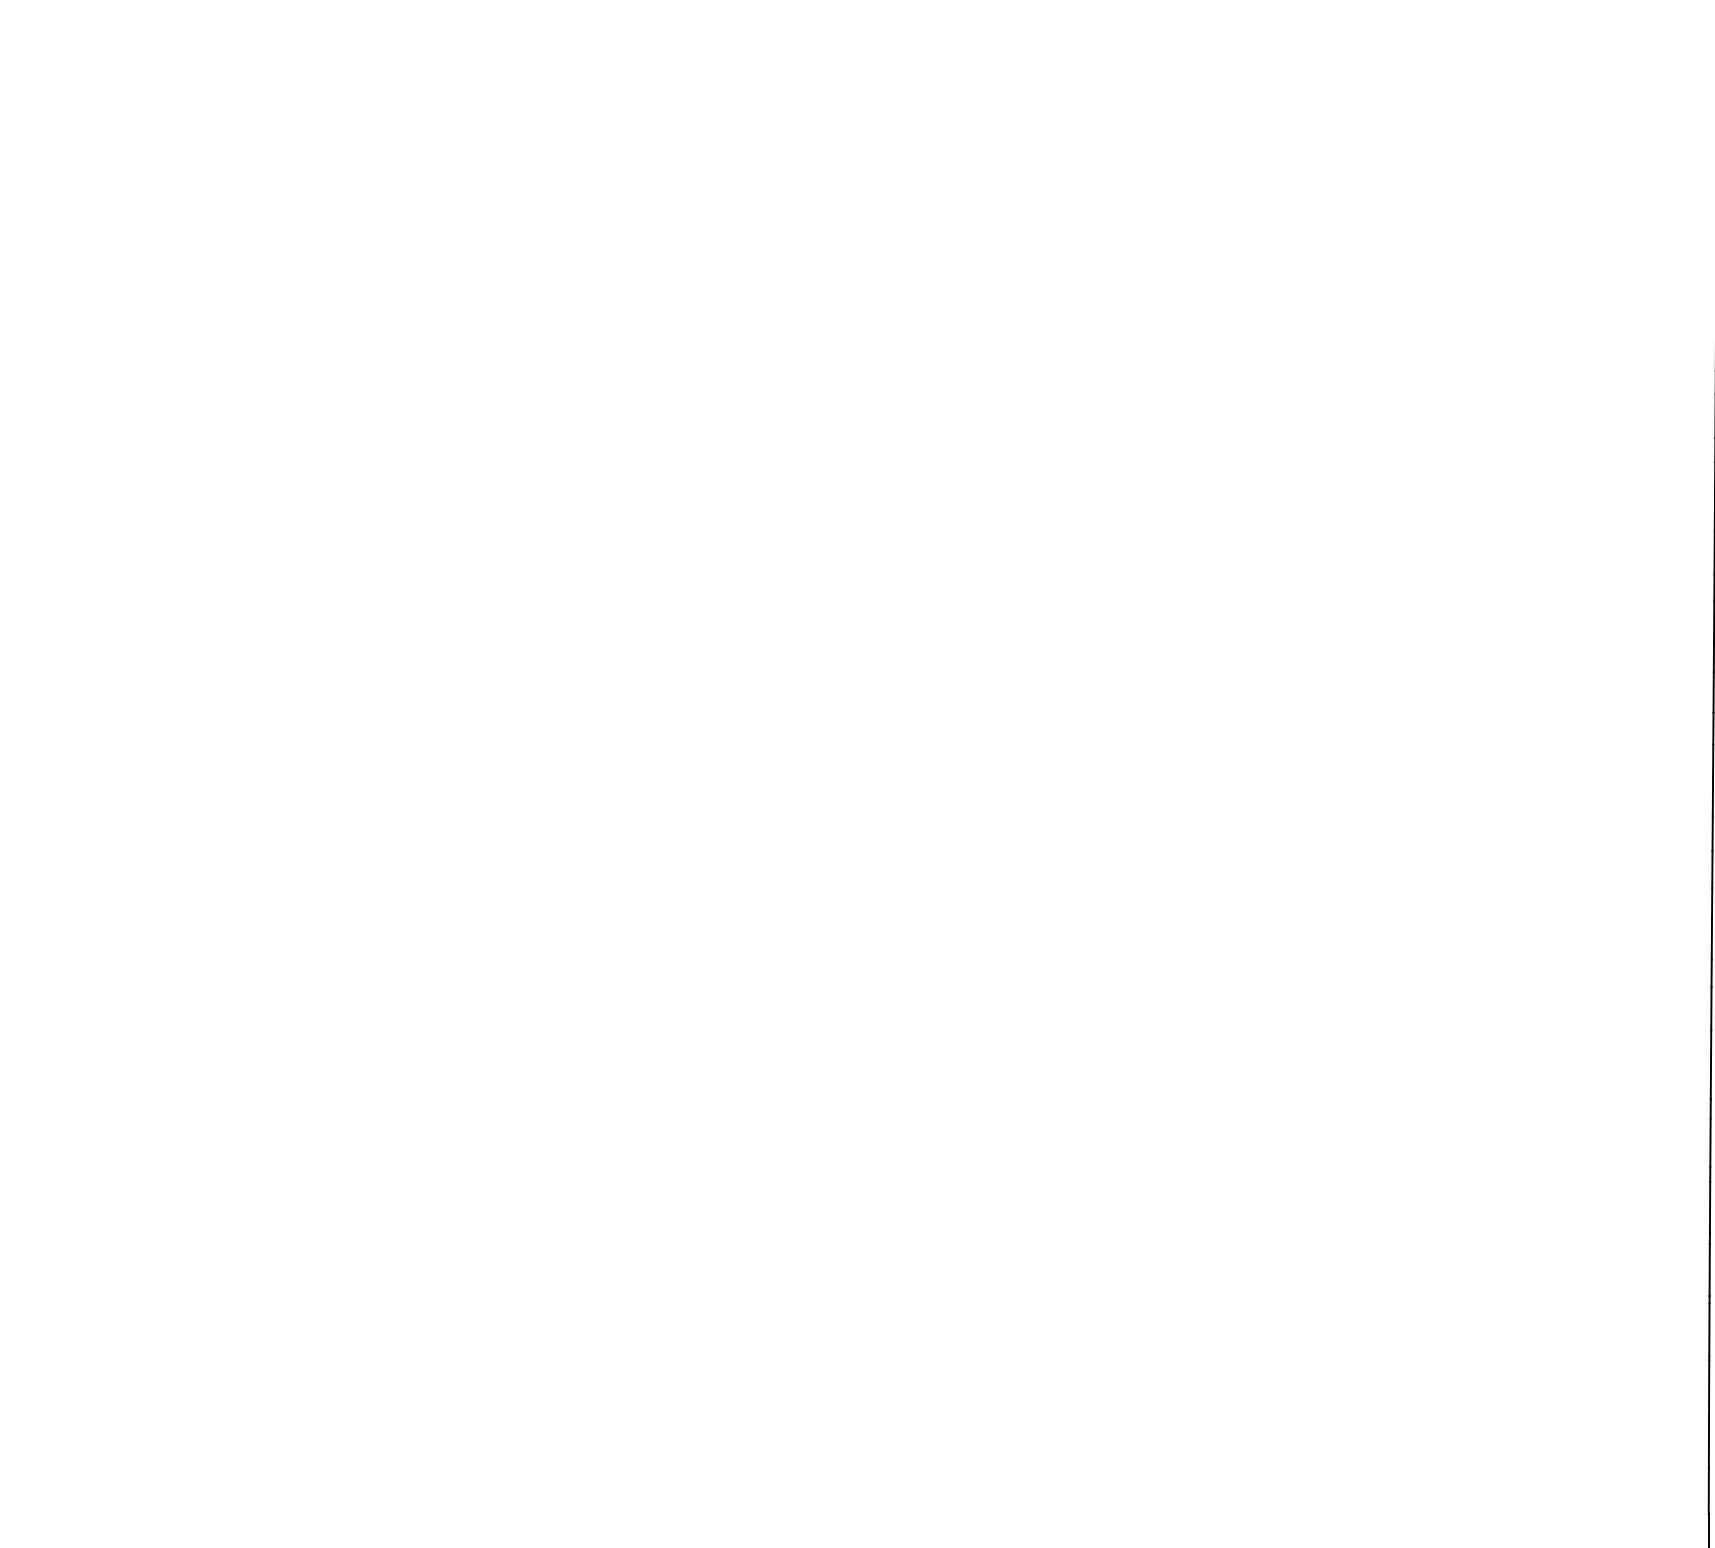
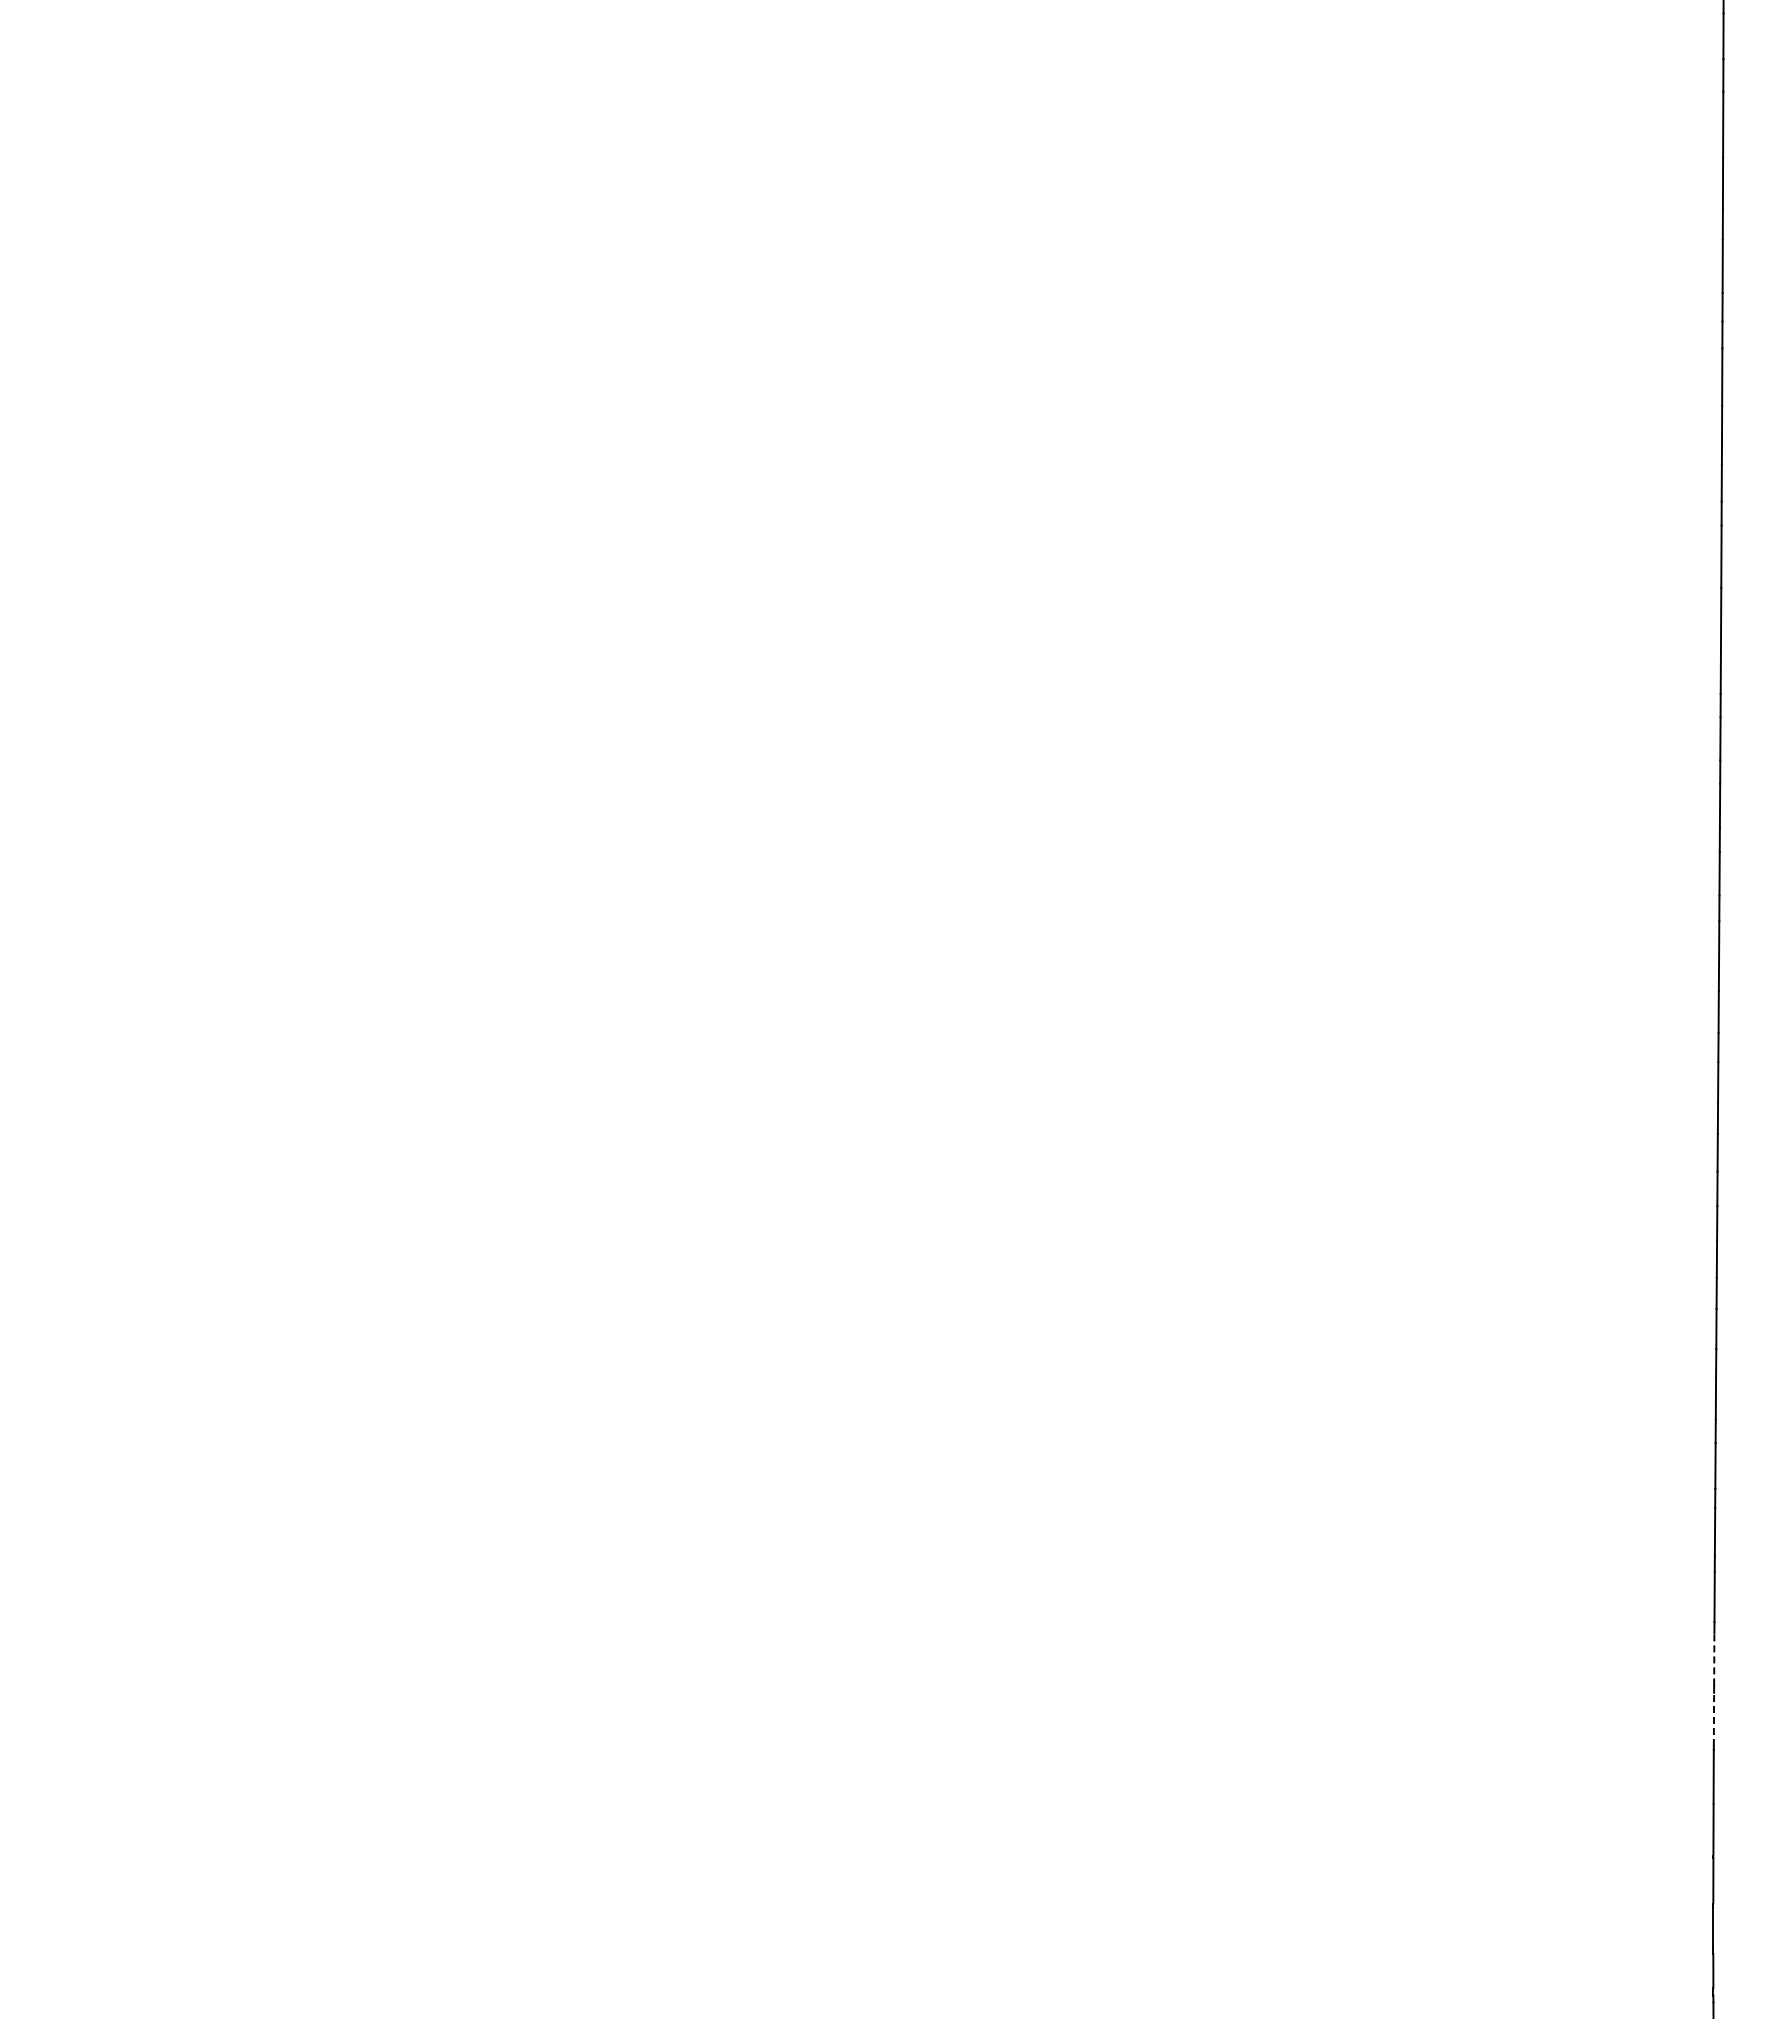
line: (1709, 1269) -> (1714, 1658), solid -> dashed
line: (1708, 1330) -> (1713, 1719), solid -> dashed

